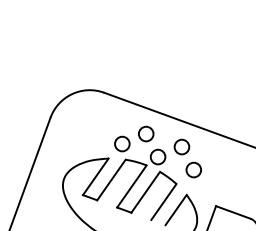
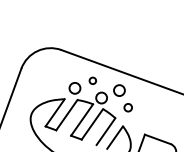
circle: (146, 133) -> (93, 80), size x0.6
circle: (193, 169) -> (128, 107), size x0.7

